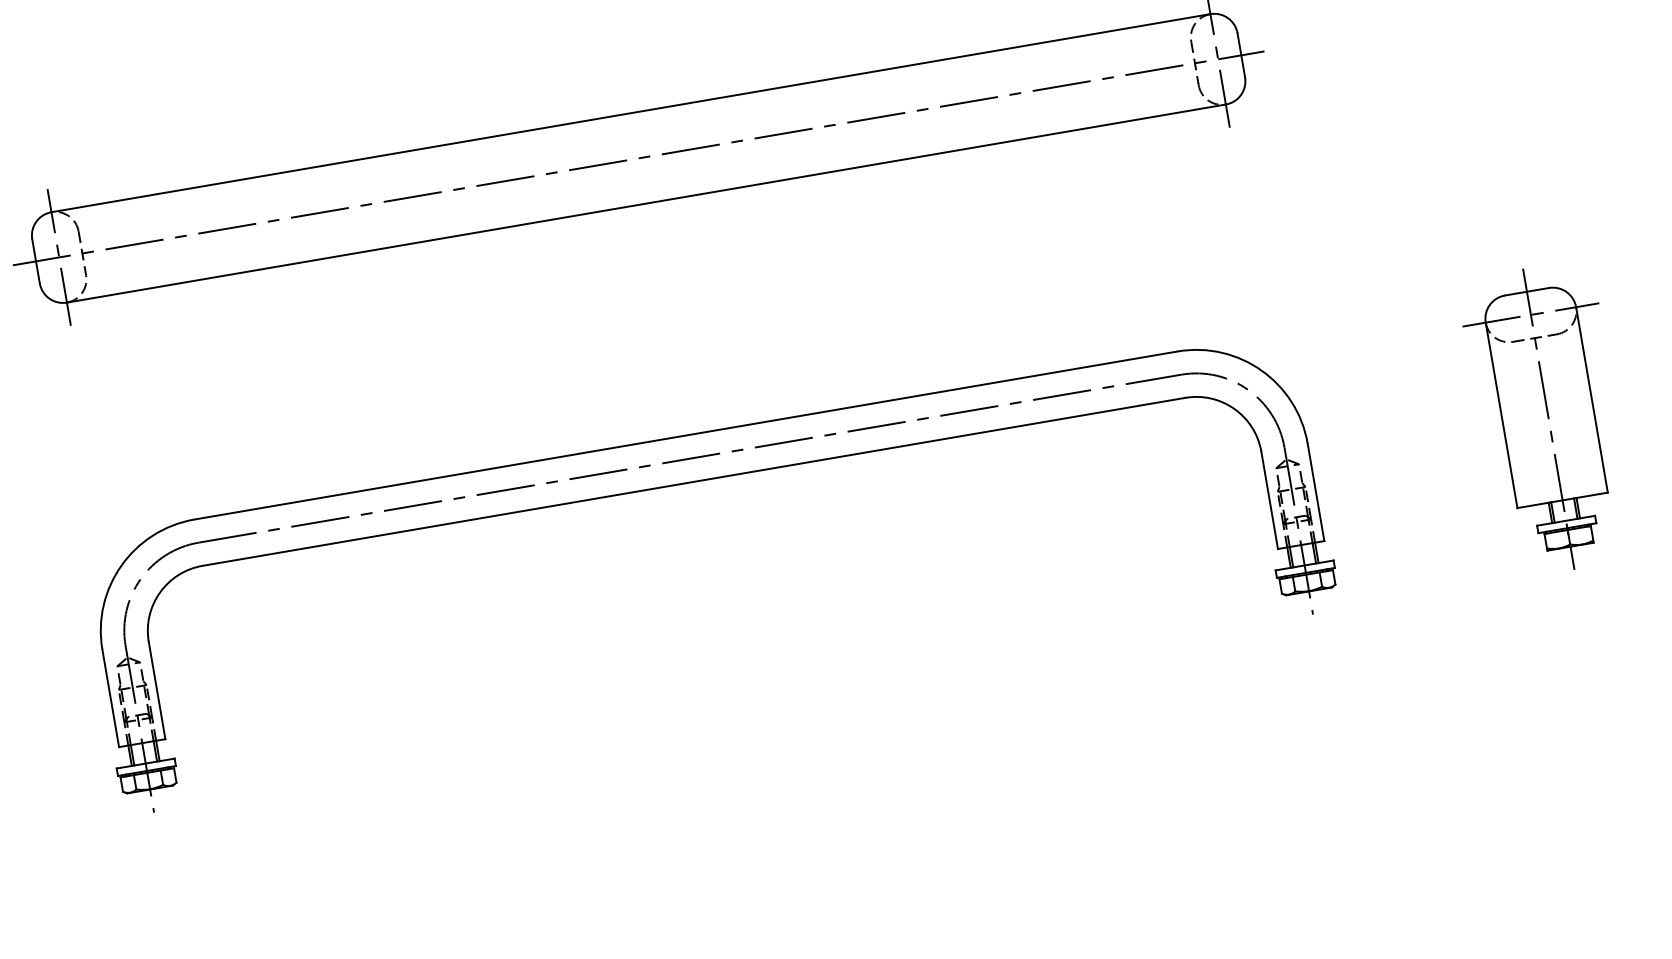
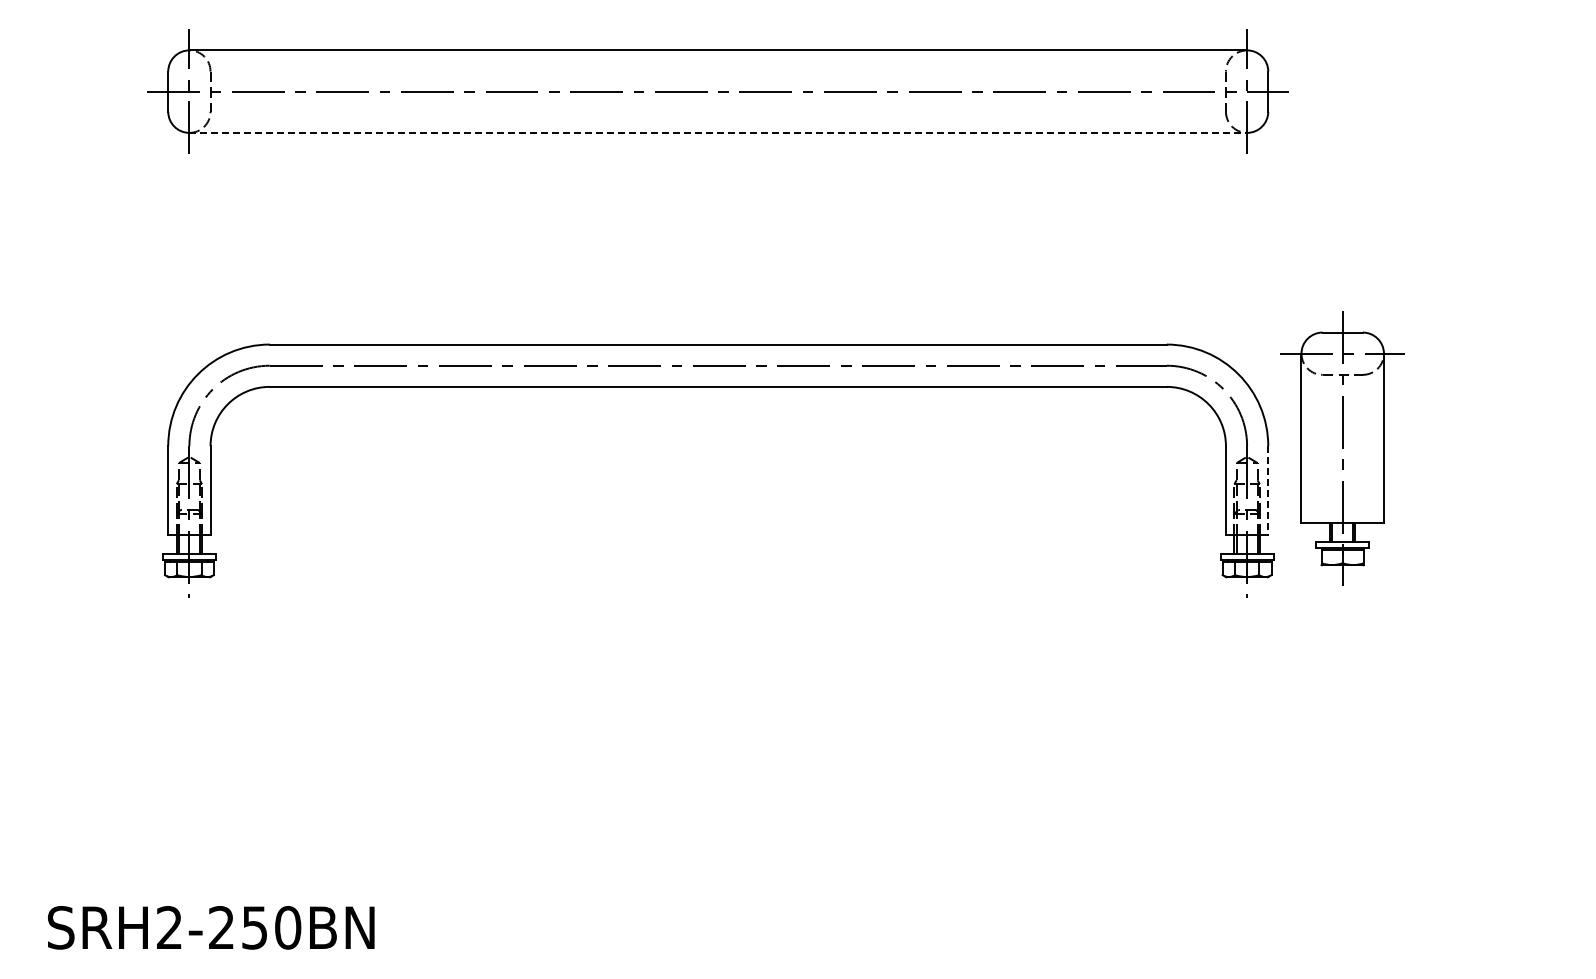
line: (646, 203) -> (718, 132), solid -> dashed
part: (1548, 418) -> (1342, 448), moved
line: (1316, 493) -> (1268, 491), solid -> dashed

